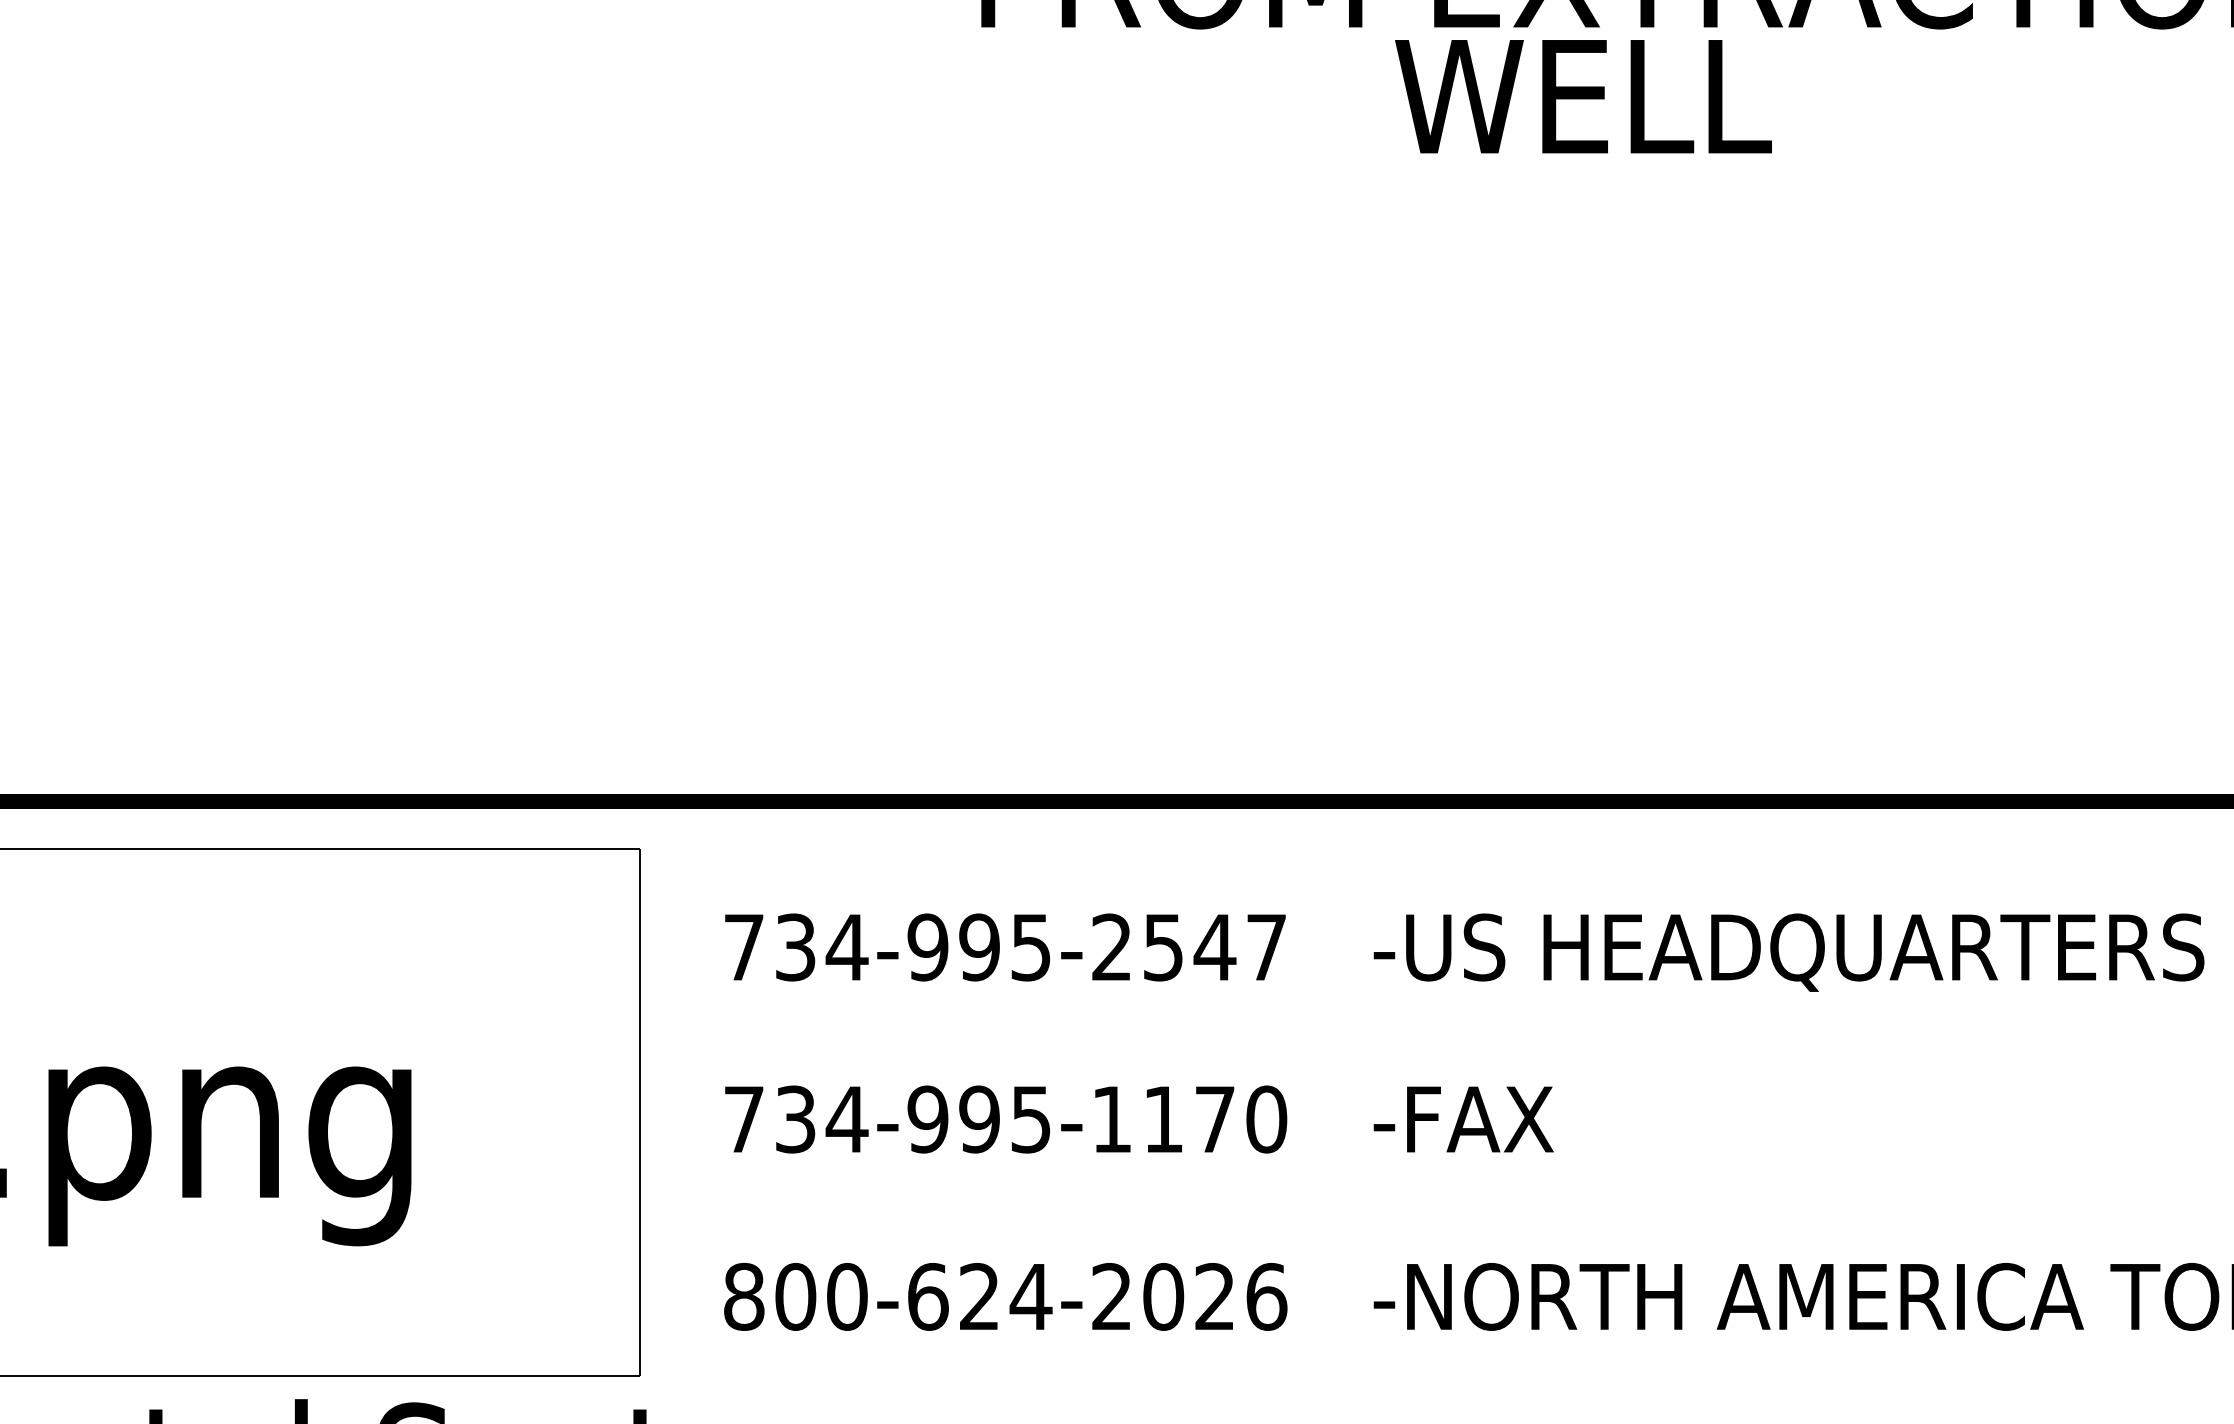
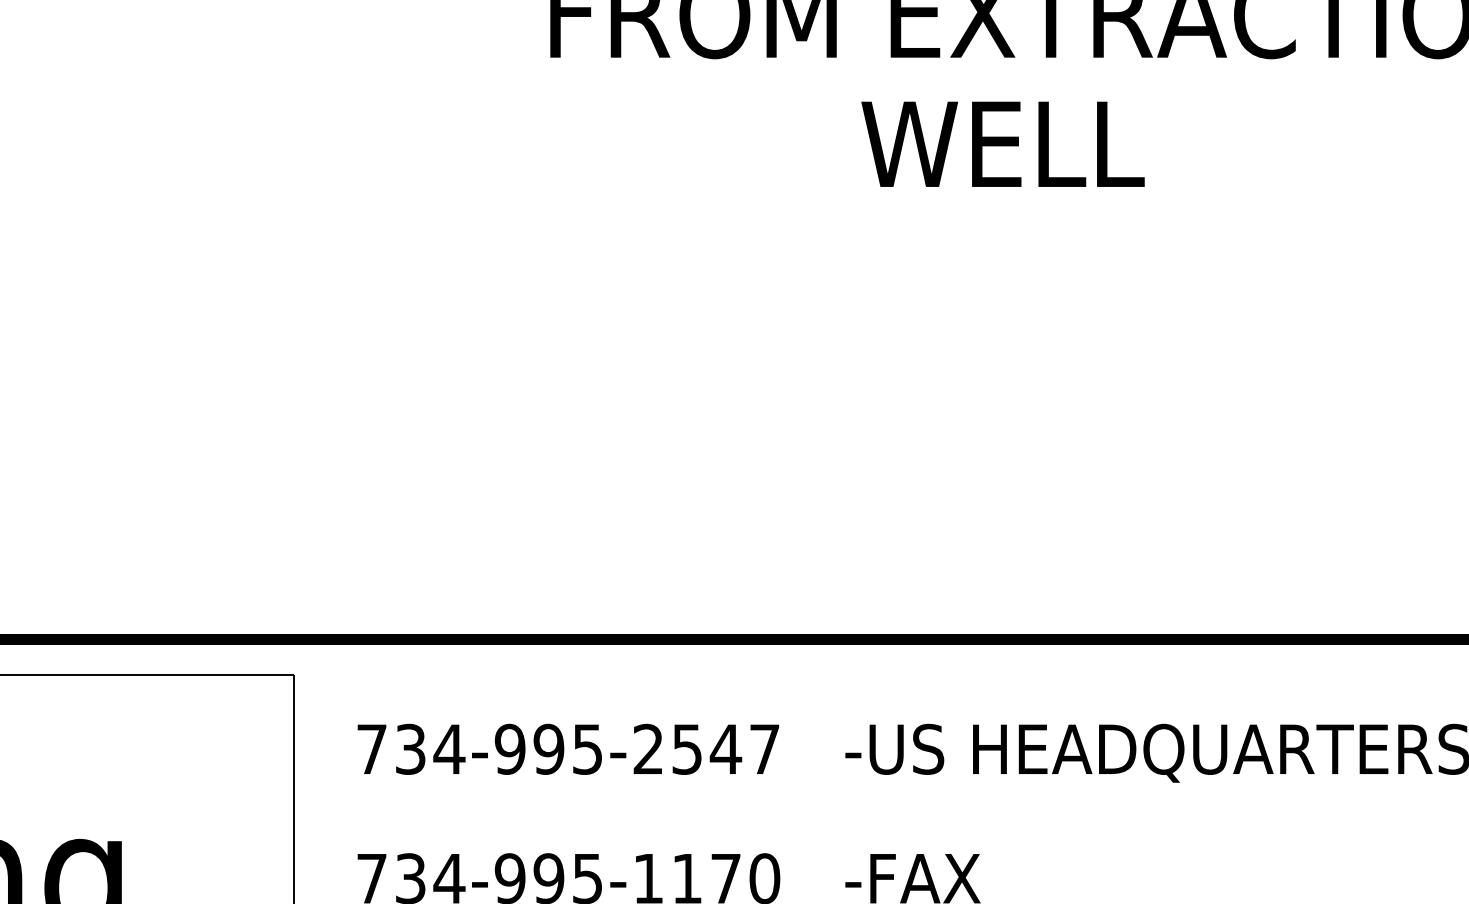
text: (1583, 96) -> (1003, 144), moved

